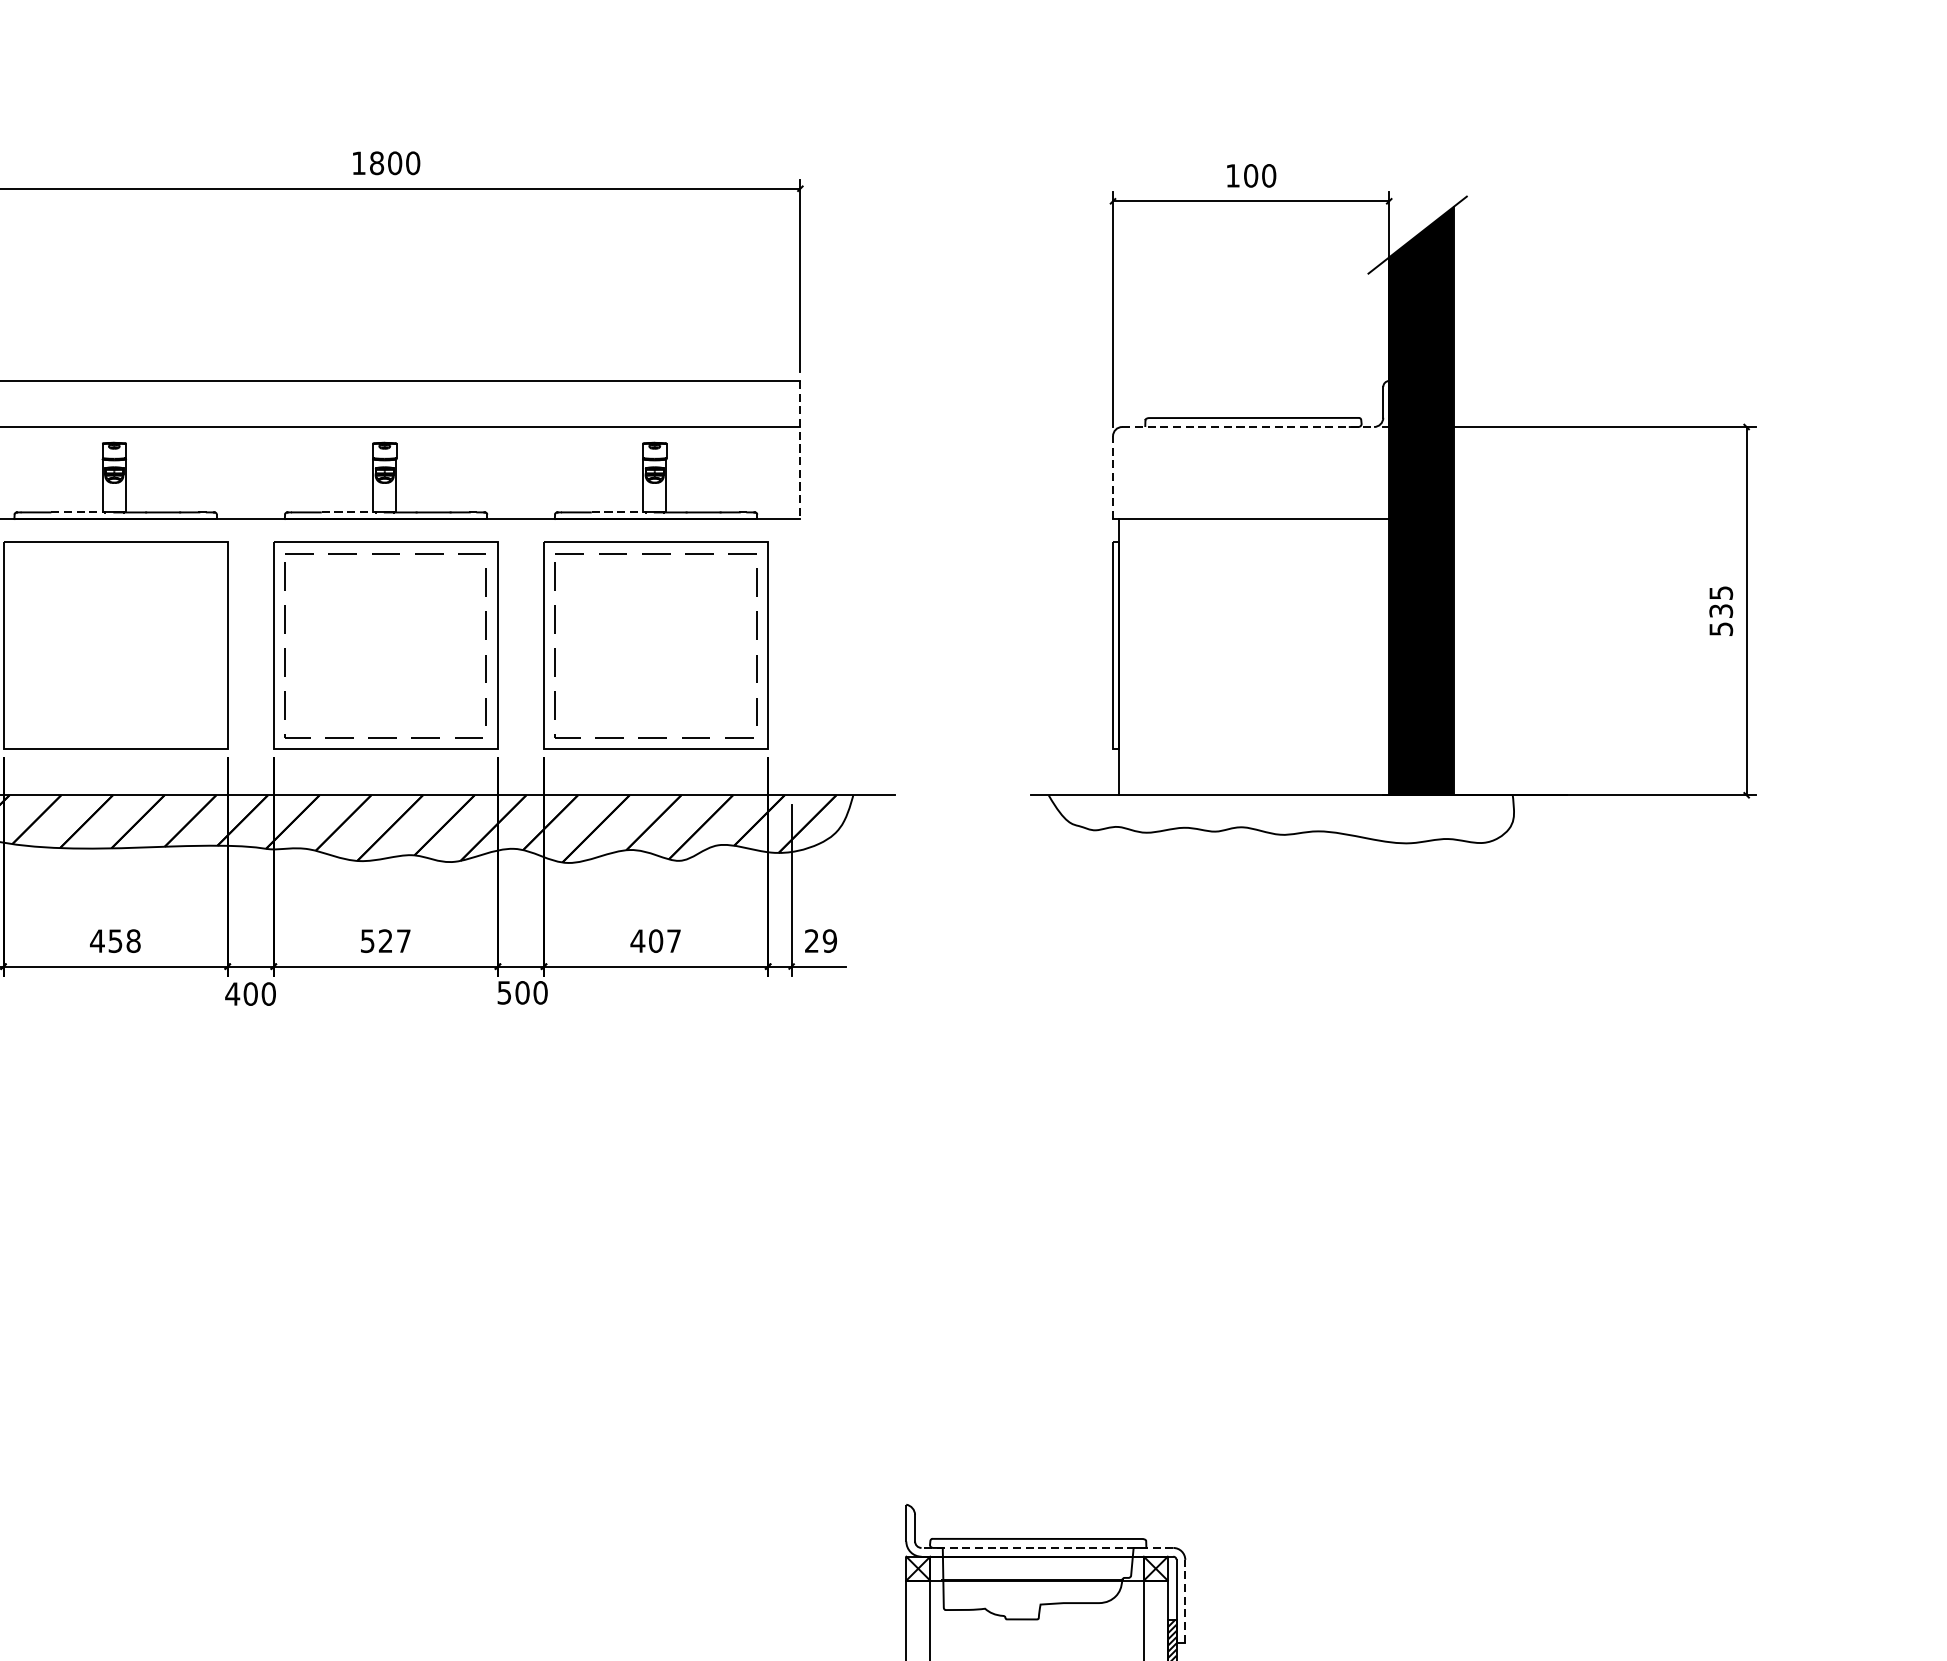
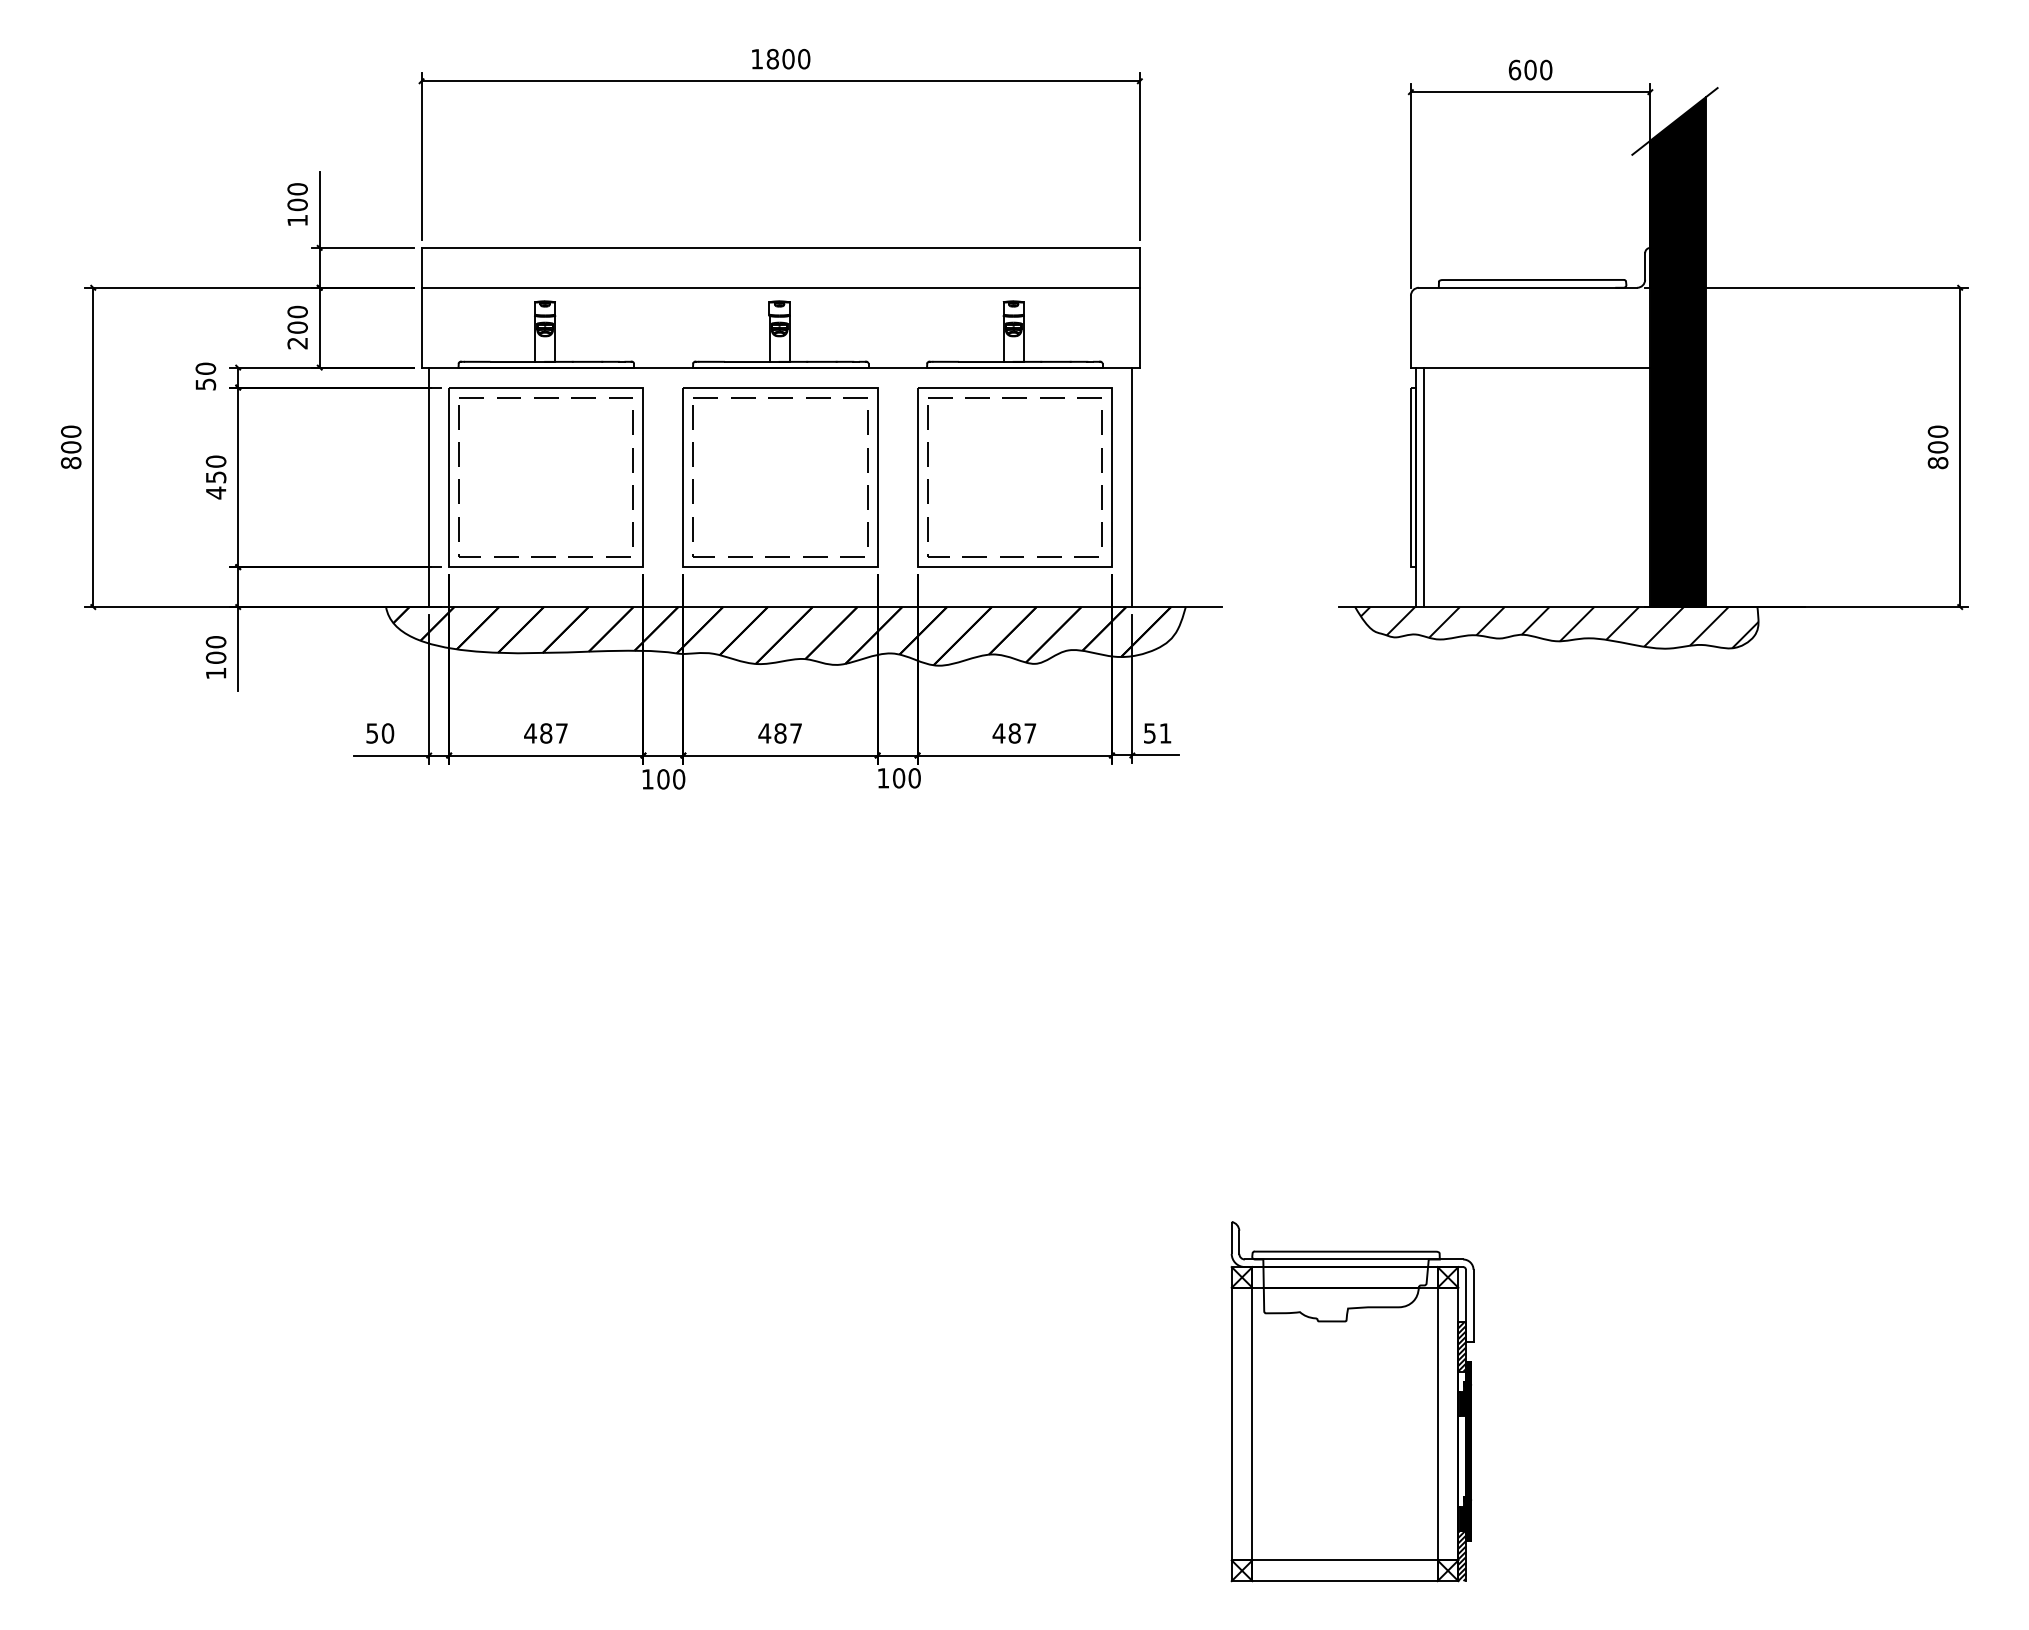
text: (1232, 175) -> (1514, 69), 100 -> 600
line: (1248, 426) -> (1528, 287), dashed -> solid
line: (799, 449) -> (1139, 307), dashed -> solid
line: (1112, 477) -> (1410, 331), dashed -> solid
line: (77, 512) -> (513, 361), dashed -> solid
line: (347, 512) -> (747, 361), dashed -> solid
line: (617, 512) -> (981, 361), dashed -> solid
part: (114, 554) -> (545, 398), added
text: (1720, 611) -> (1937, 447), 535 -> 800
line: (791, 657) -> (1132, 487), added
line: (1127, 657) -> (1423, 487), added
hatch: (1284, 818) -> (1559, 627), added
text: (125, 941) -> (554, 733), 458 -> 487
text: (376, 941) -> (772, 733), 527 -> 487
text: (655, 941) -> (1014, 733), 407 -> 487
text: (820, 941) -> (1157, 733), 29 -> 51
text: (504, 993) -> (883, 778), 500 -> 100
text: (232, 994) -> (647, 779), 400 -> 100
line: (1046, 1547) -> (1353, 1259), dashed -> solid
line: (1185, 1601) -> (1473, 1305), dashed -> solid

